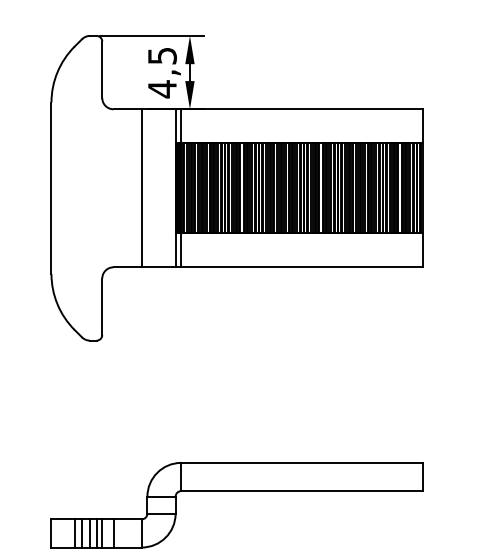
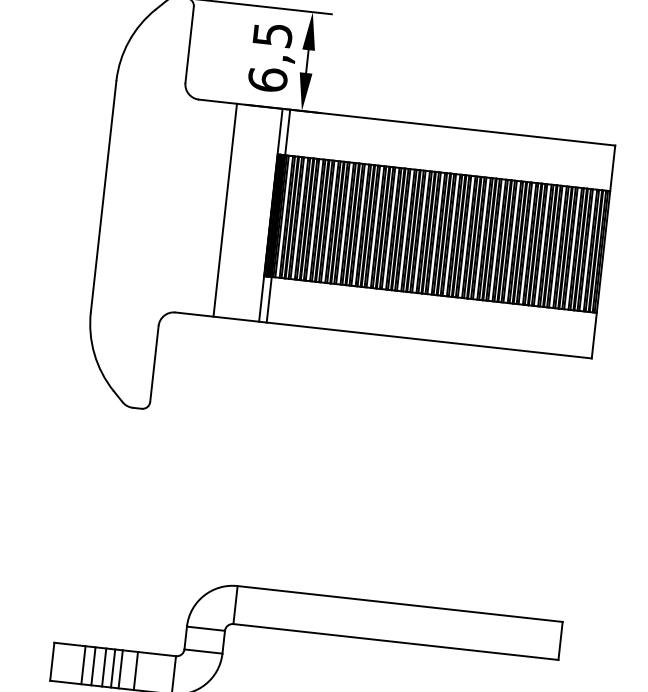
text: (161, 89) -> (266, 80), 4,5 -> 6,5

